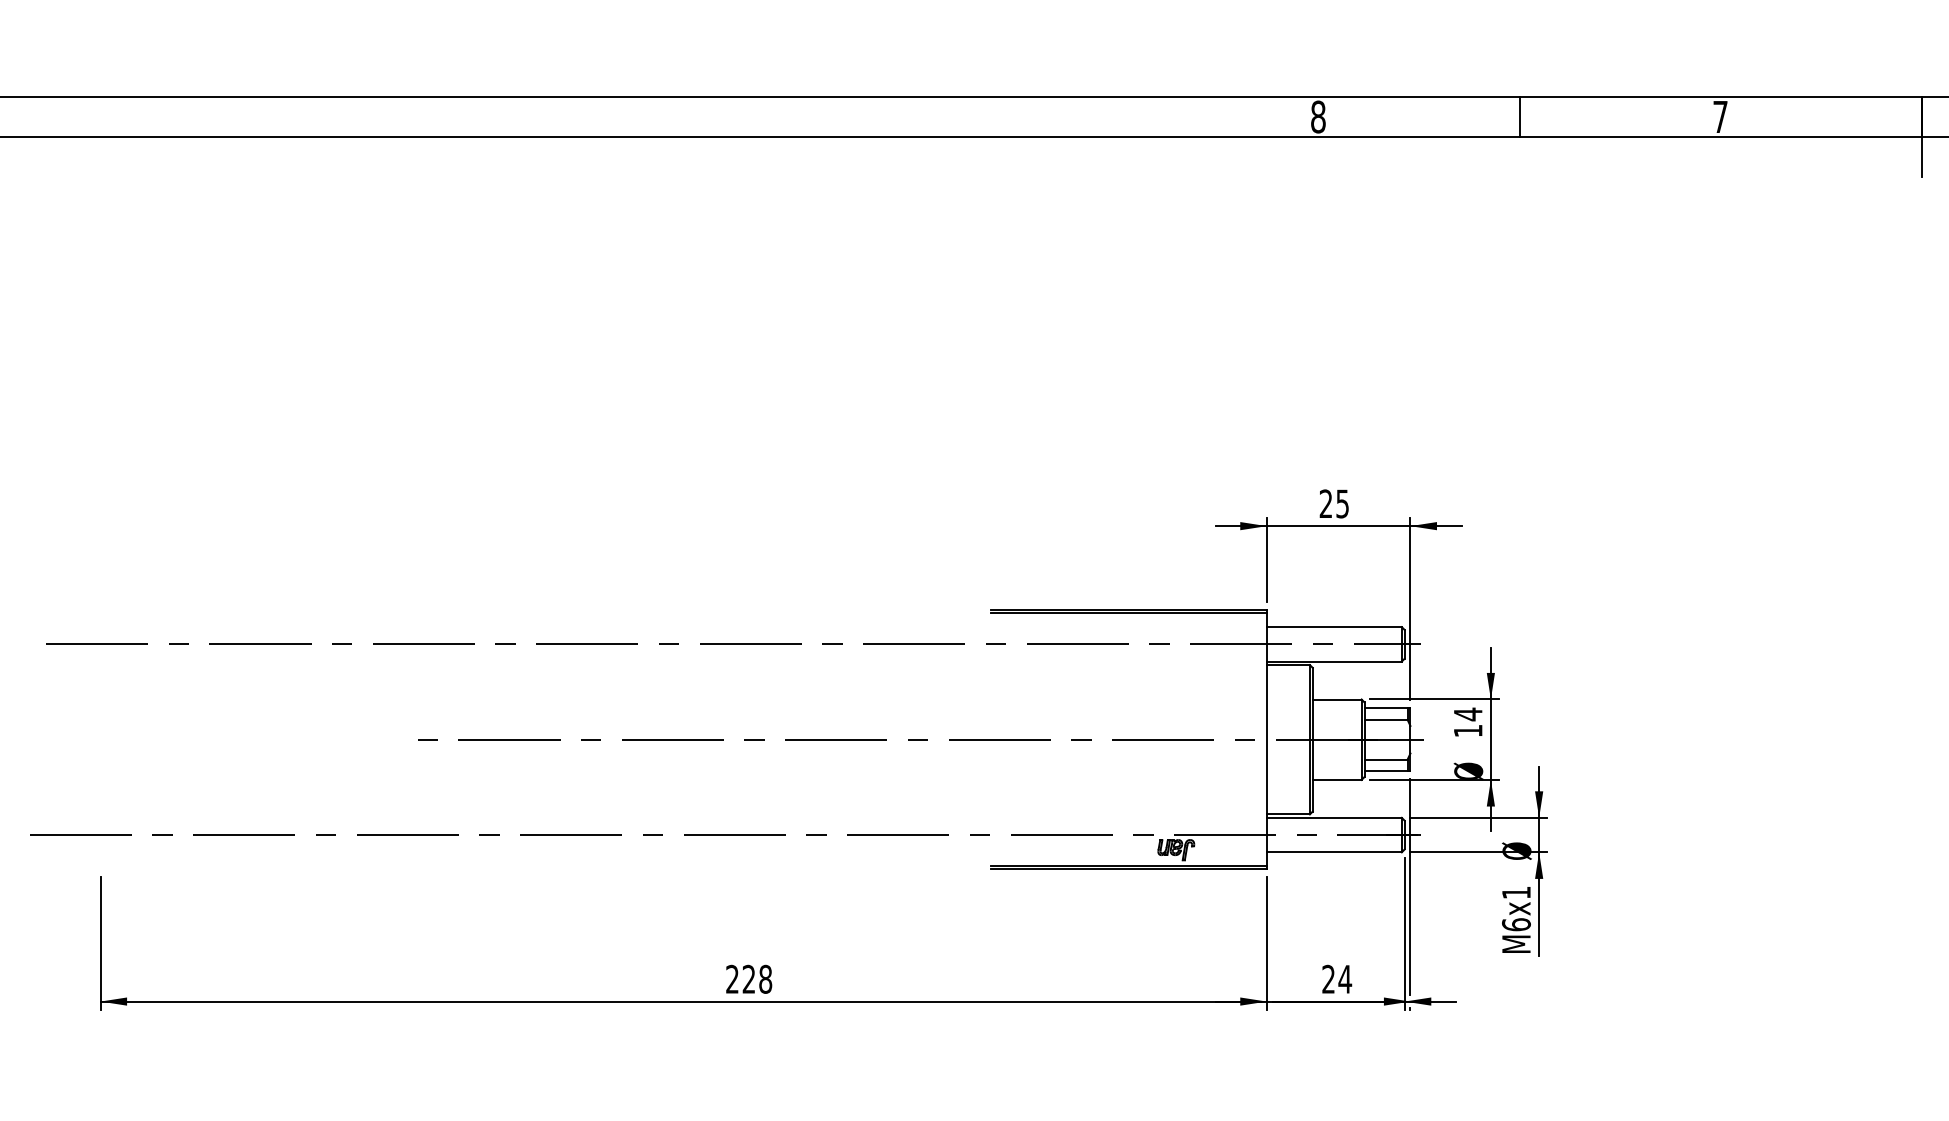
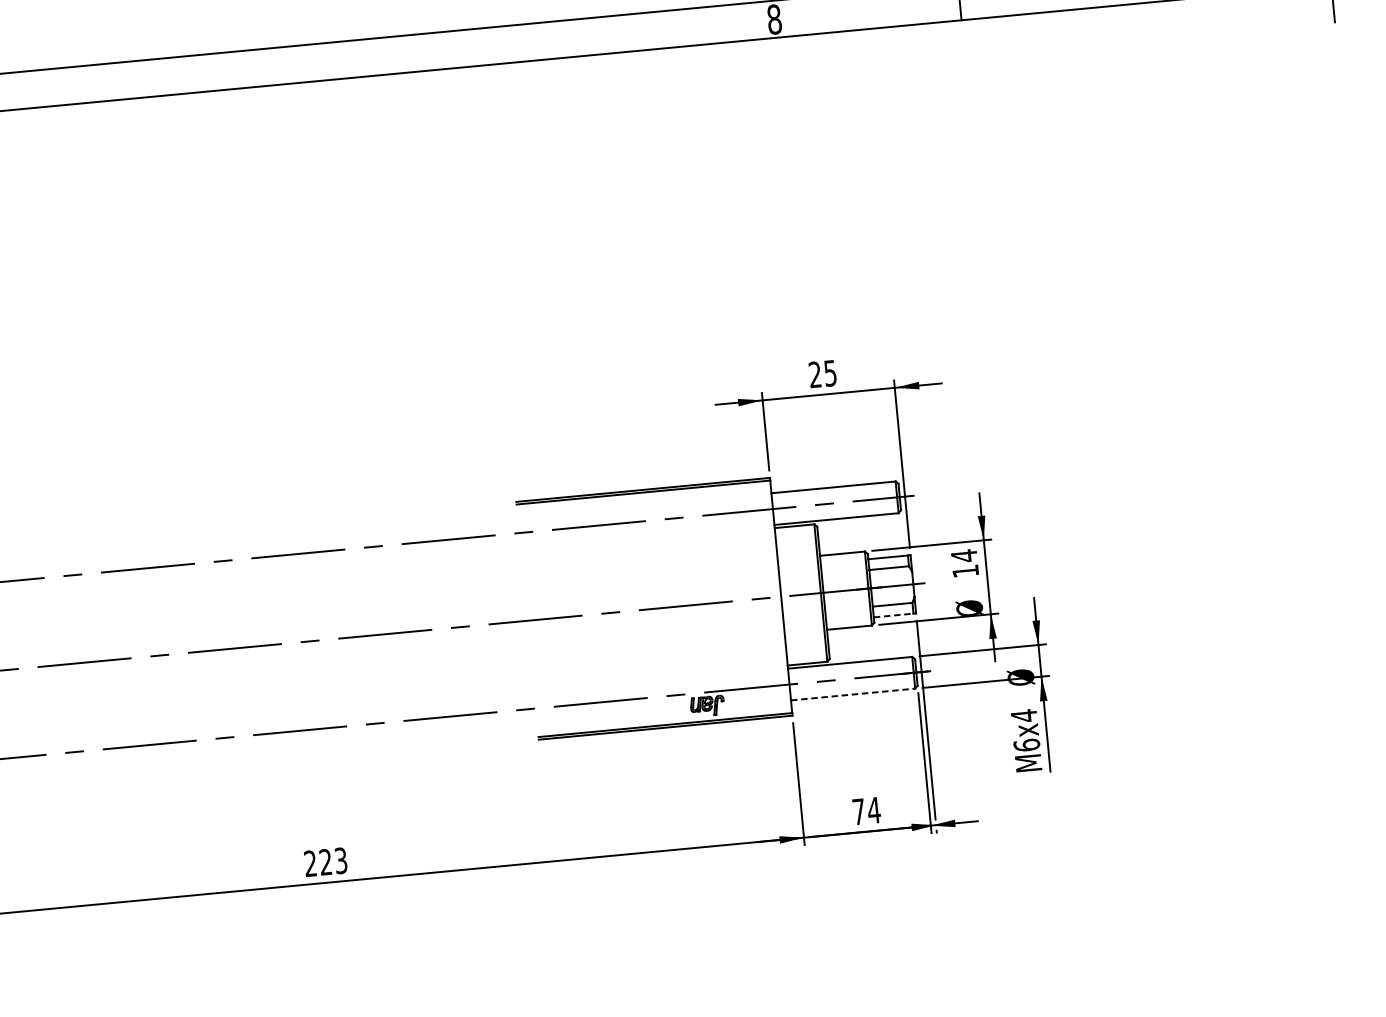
line: (1386, 771) -> (894, 615), solid -> dashed
line: (1334, 852) -> (853, 694), solid -> dashed
text: (1516, 892) -> (1024, 715), M6x1 -> M6x4
text: (1328, 978) -> (858, 811), 24 -> 74
text: (765, 979) -> (340, 860), 228 -> 223

